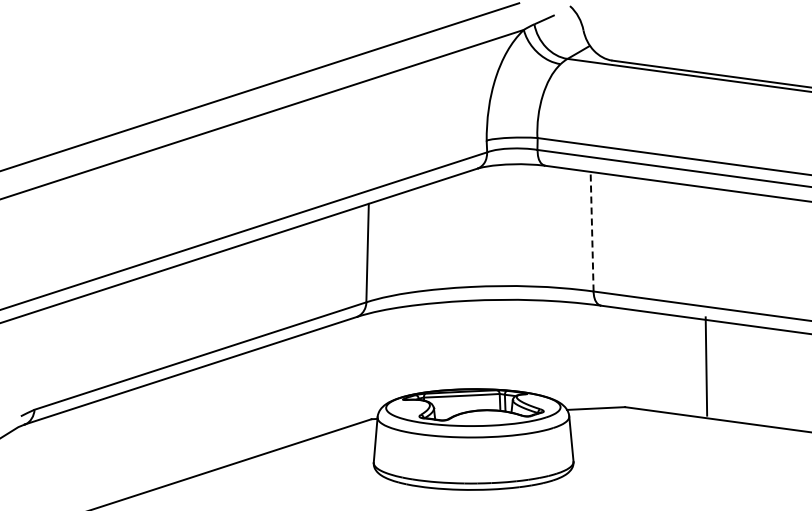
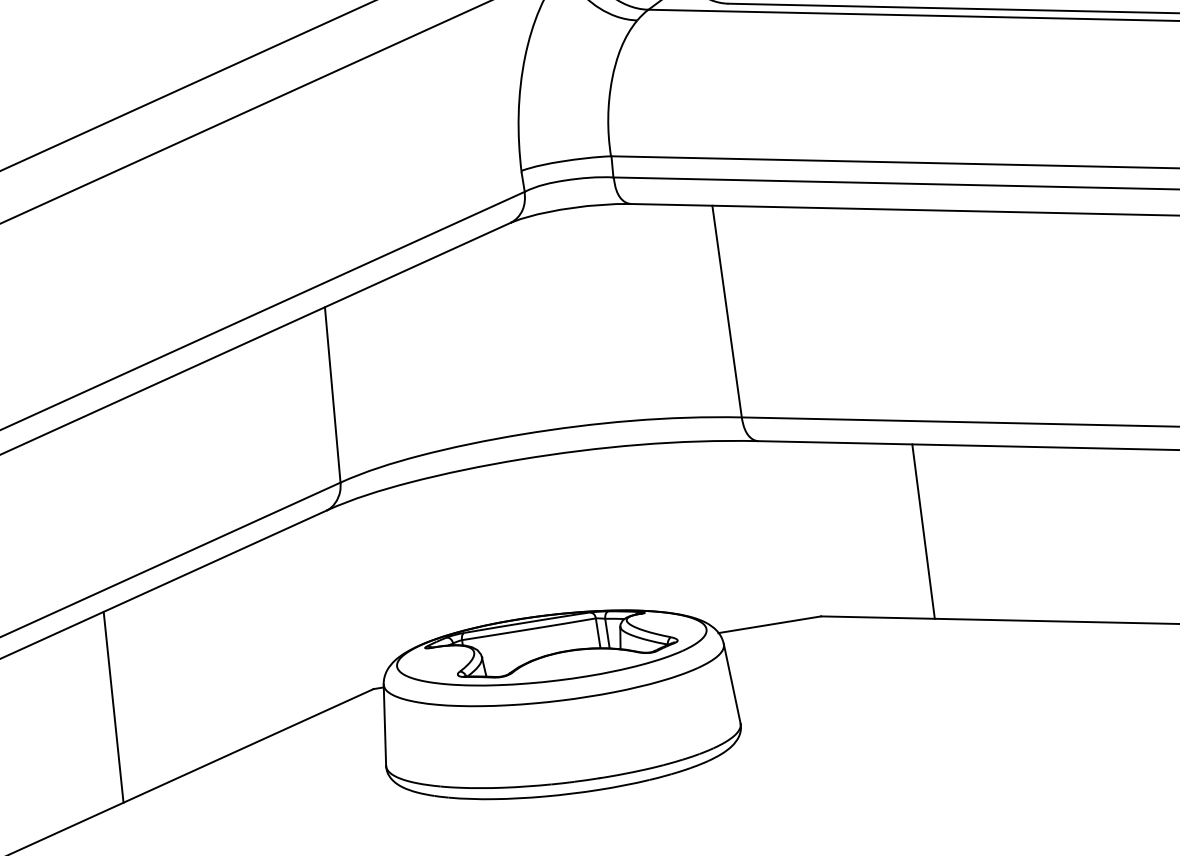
line: (592, 231) -> (727, 311), dashed -> solid
line: (706, 366) -> (923, 531), moved
line: (225, 412) -> (112, 706), added

